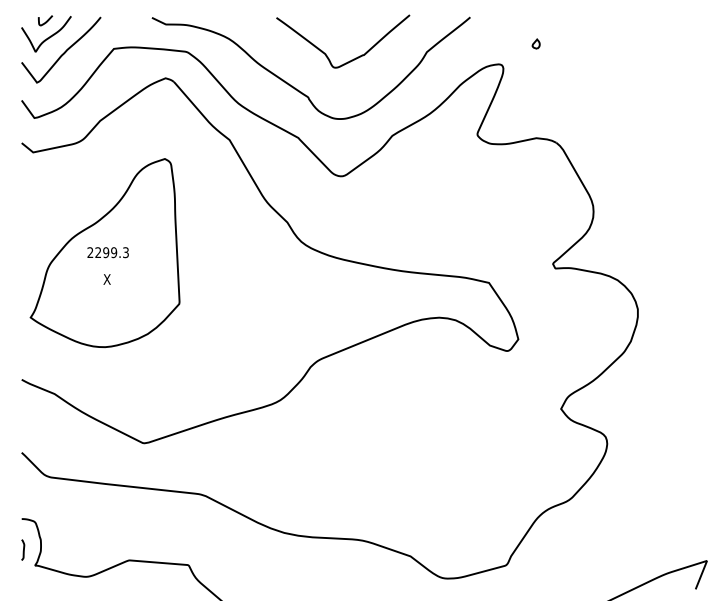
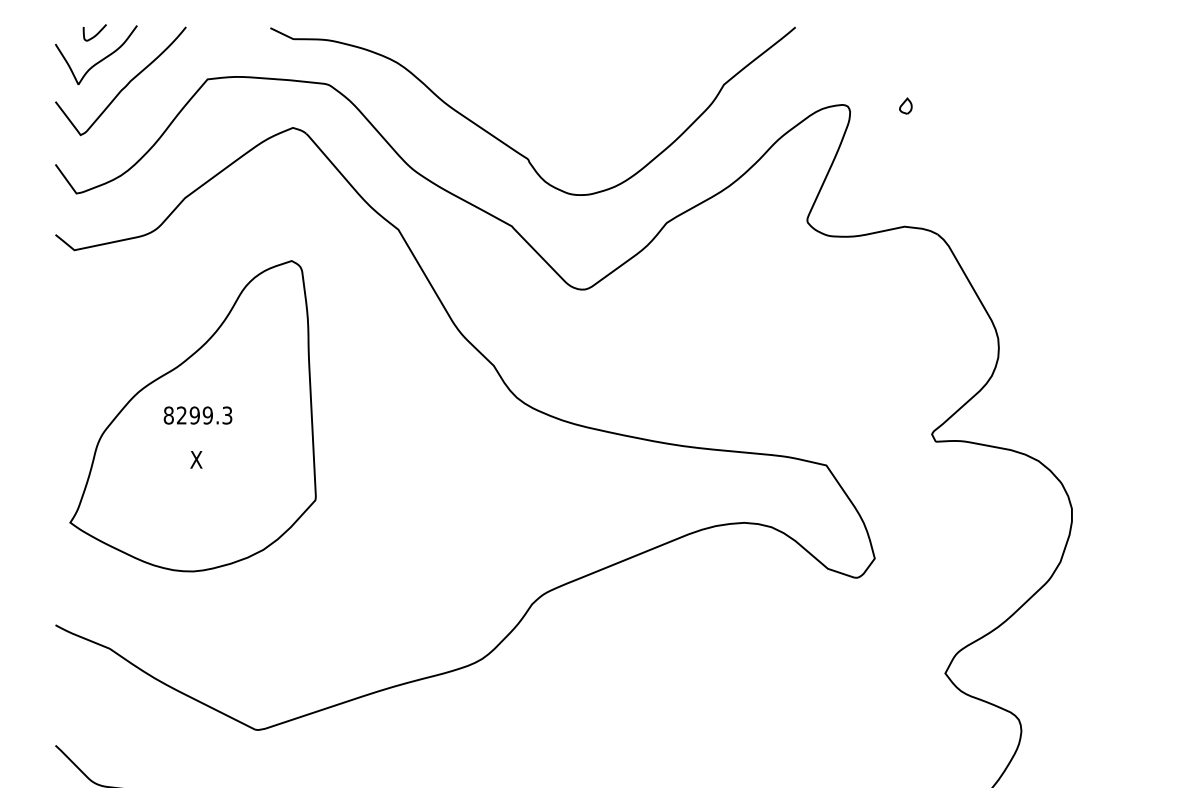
part: (535, 43) -> (904, 105), moved
curve: (351, 59) -> (599, 96), removed
text: (90, 252) -> (168, 415), 2299.3 -> 8299.3

